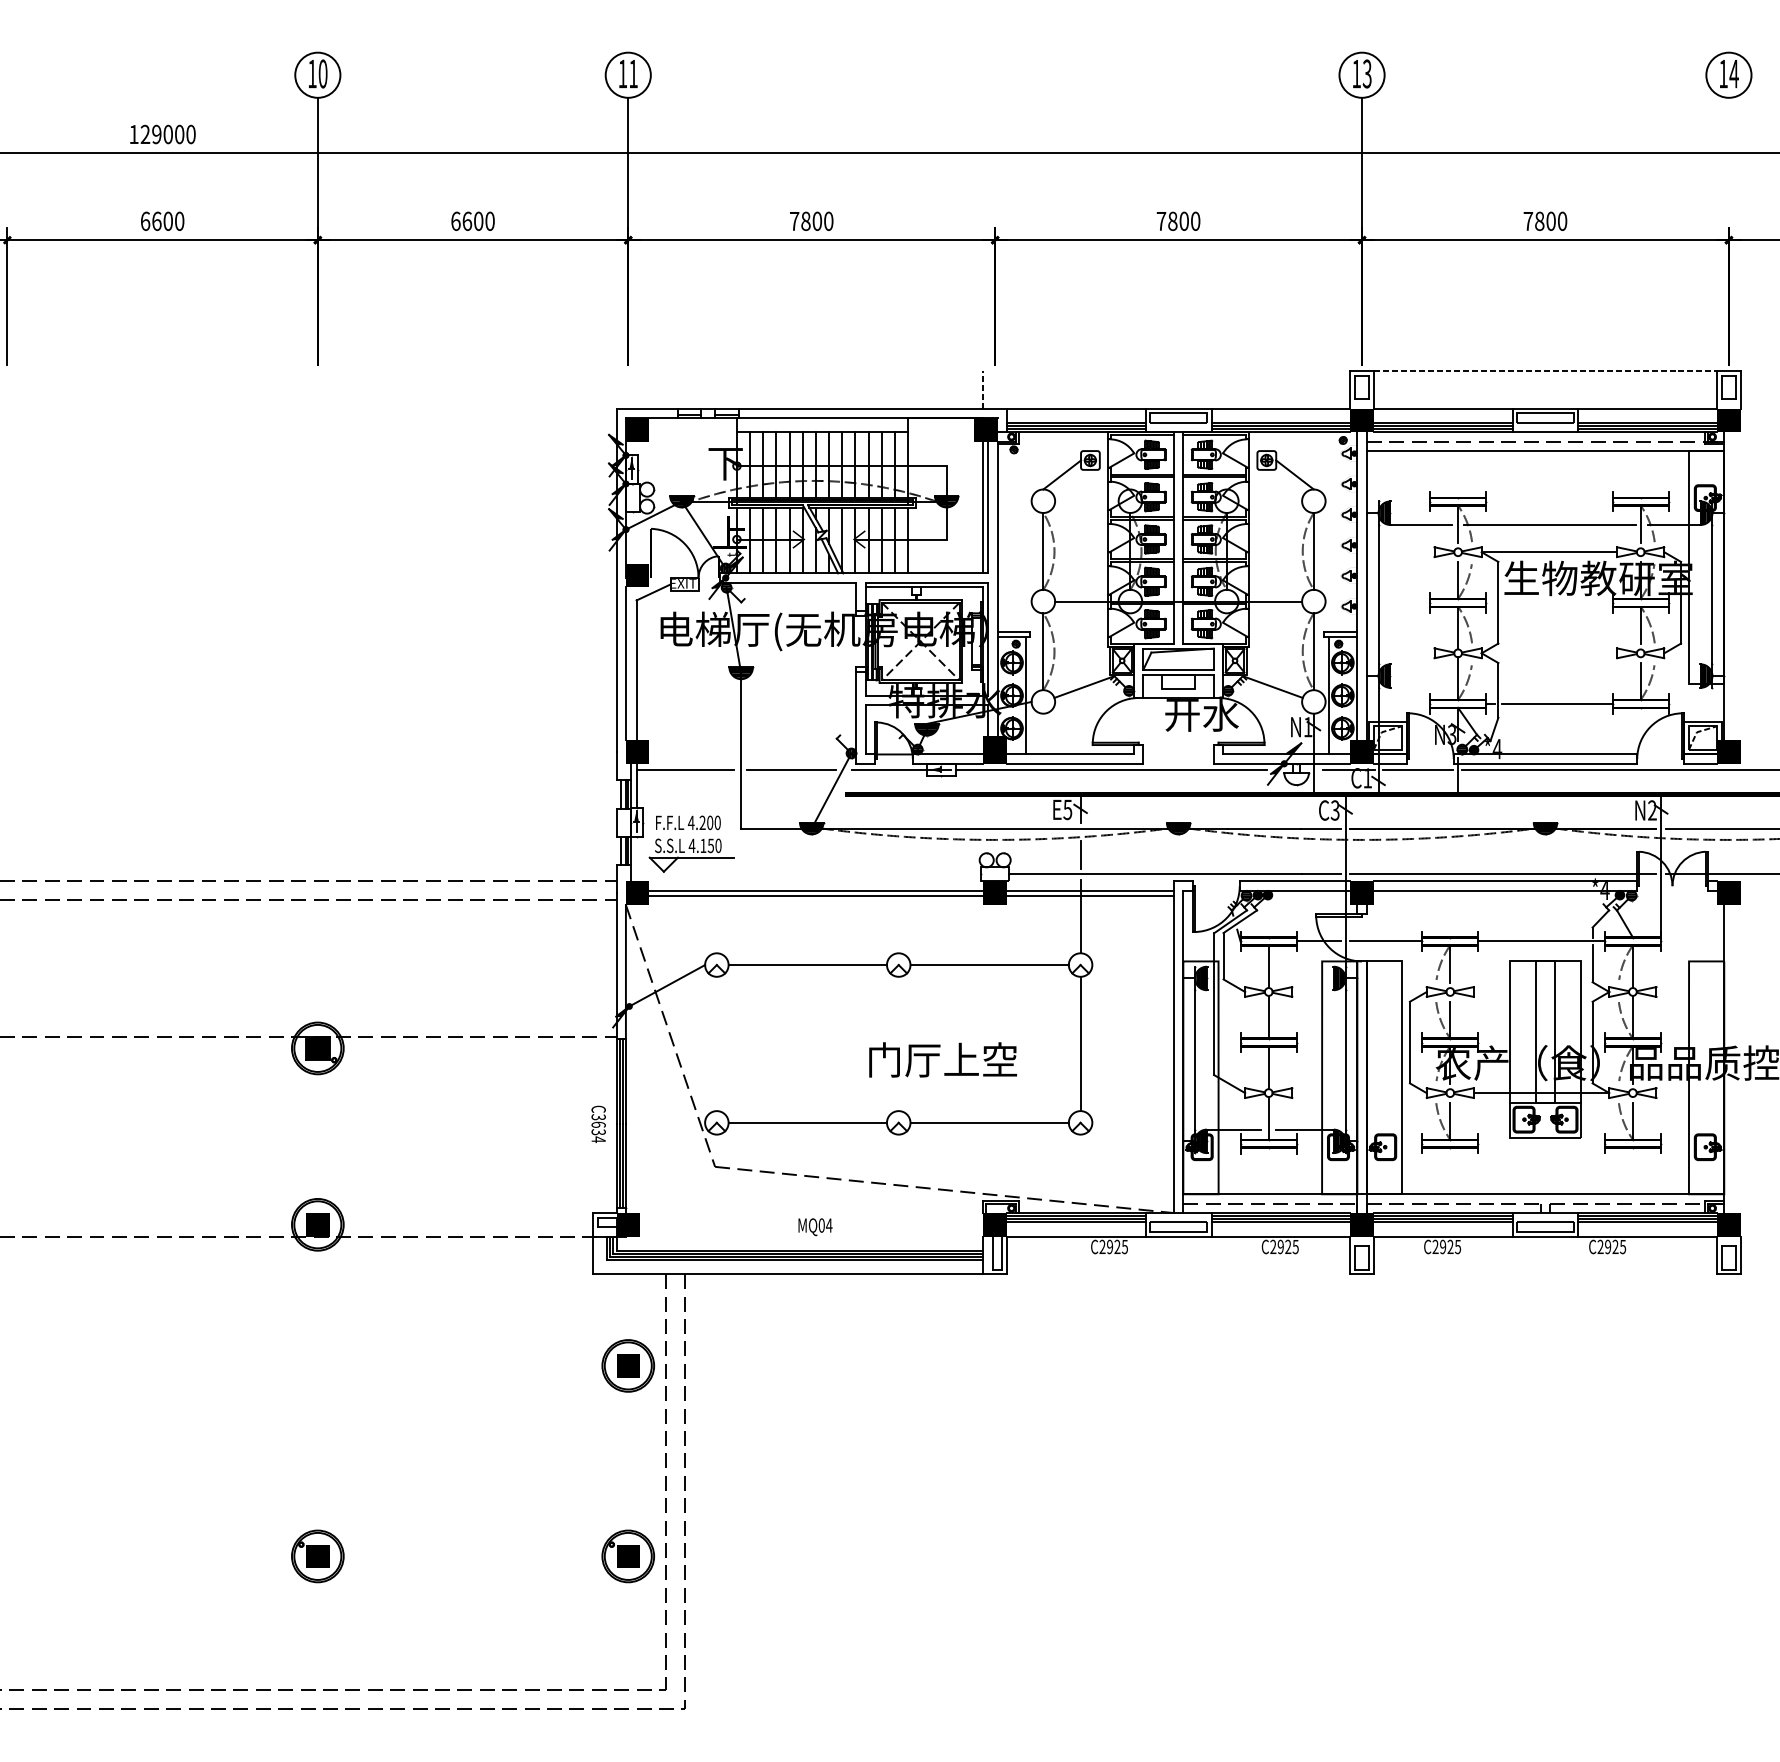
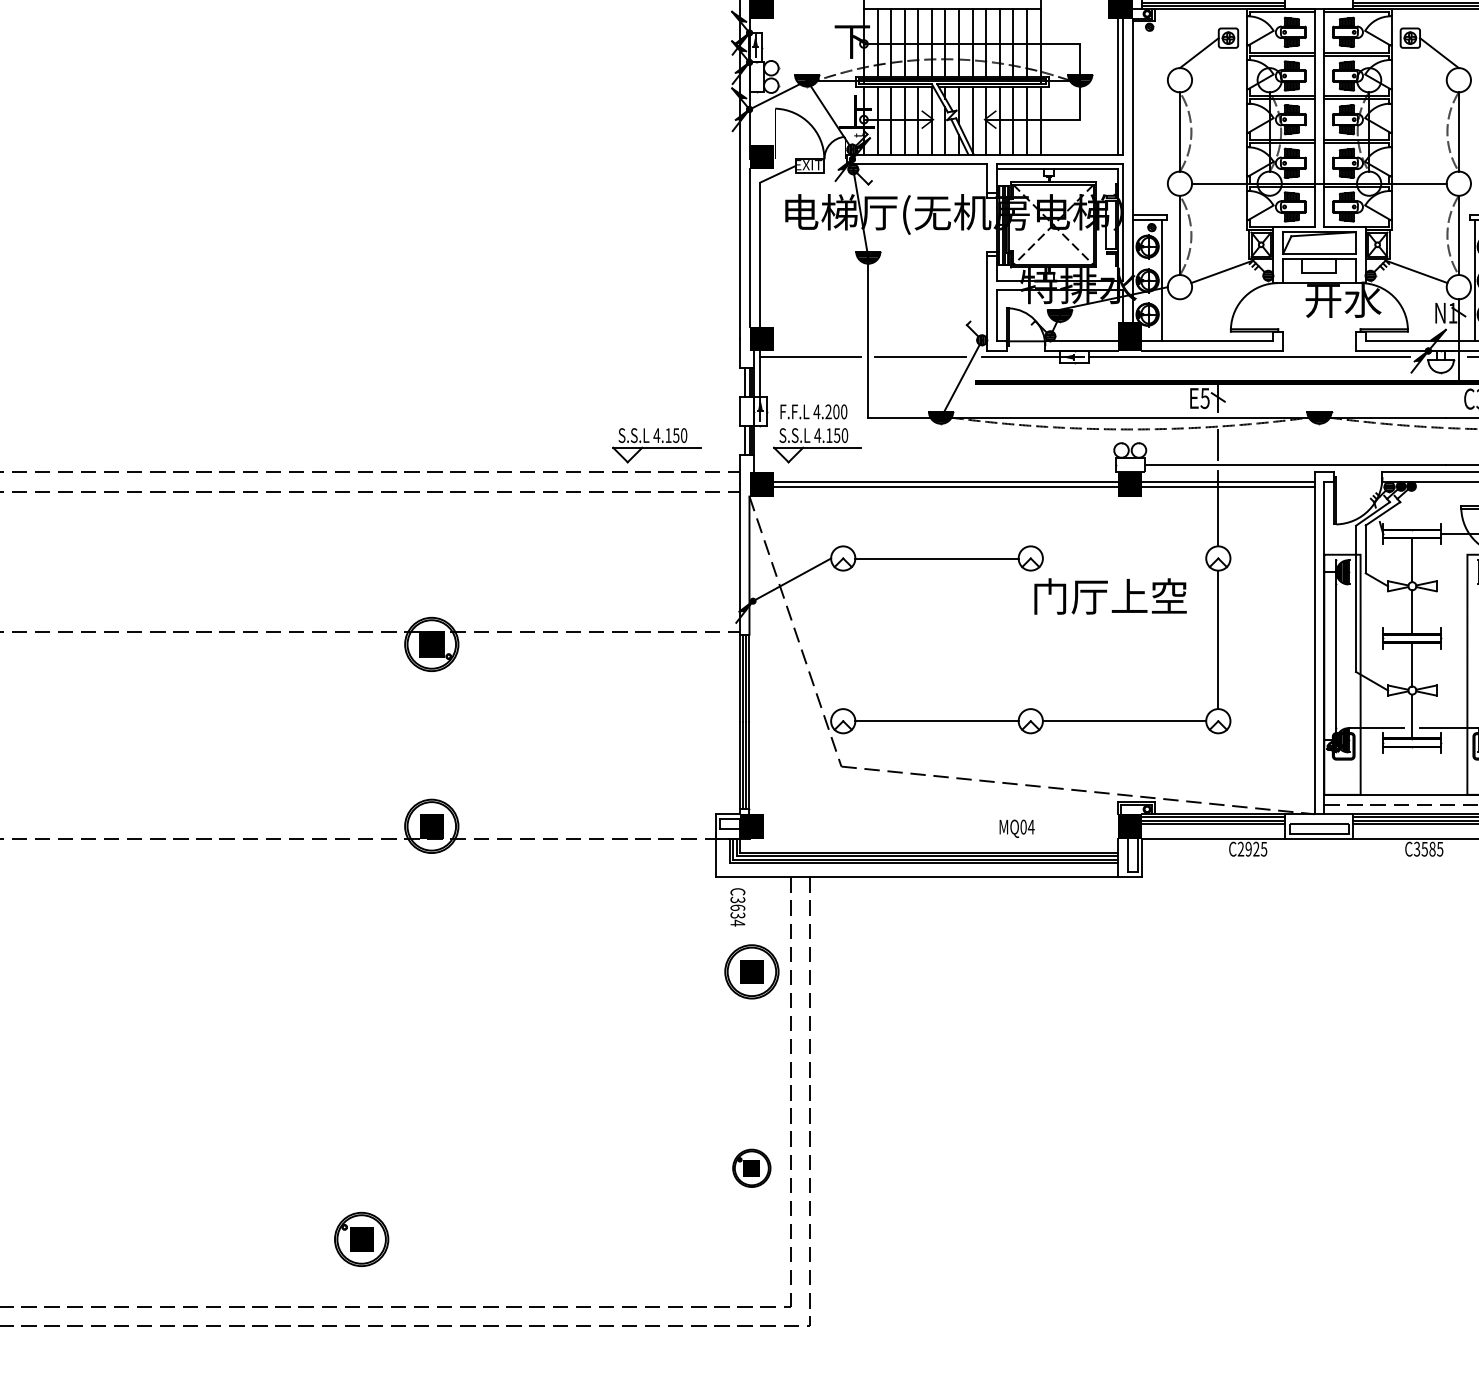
part: (535, 855) -> (656, 445), added
line: (989, 965) -> (1124, 558), removed
text: (942, 1059) -> (1109, 596), moved
text: (598, 1123) -> (737, 906), moved
text: (815, 1227) -> (1017, 829), moved
text: (1280, 1246) -> (1424, 848), C2925 -> C3585
part: (317, 1556) -> (361, 1239), moved
part: (627, 1556) -> (751, 1168), size x0.7

